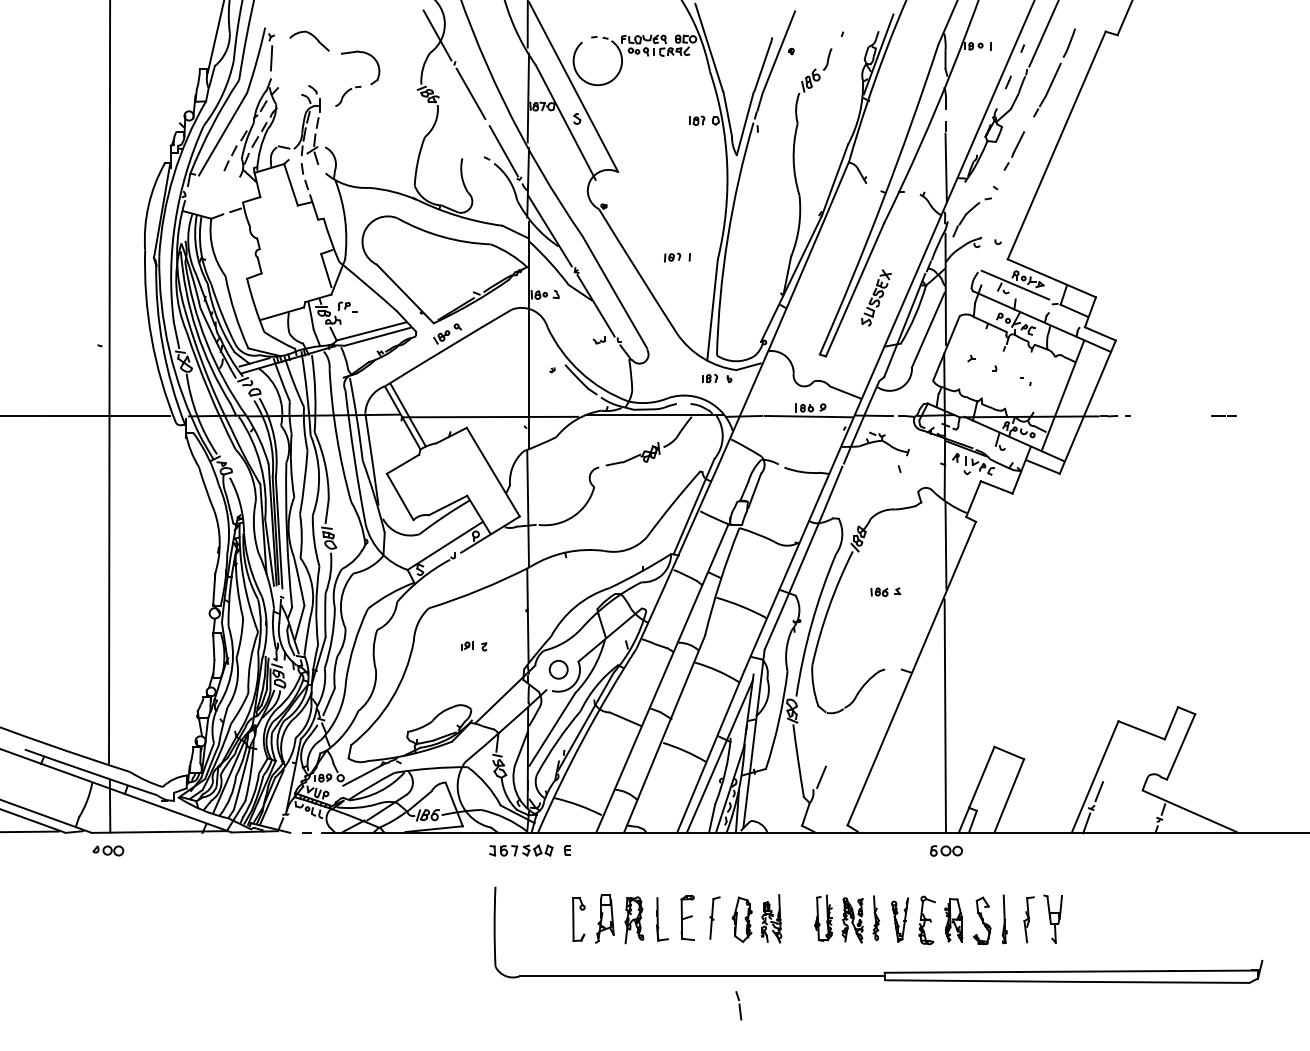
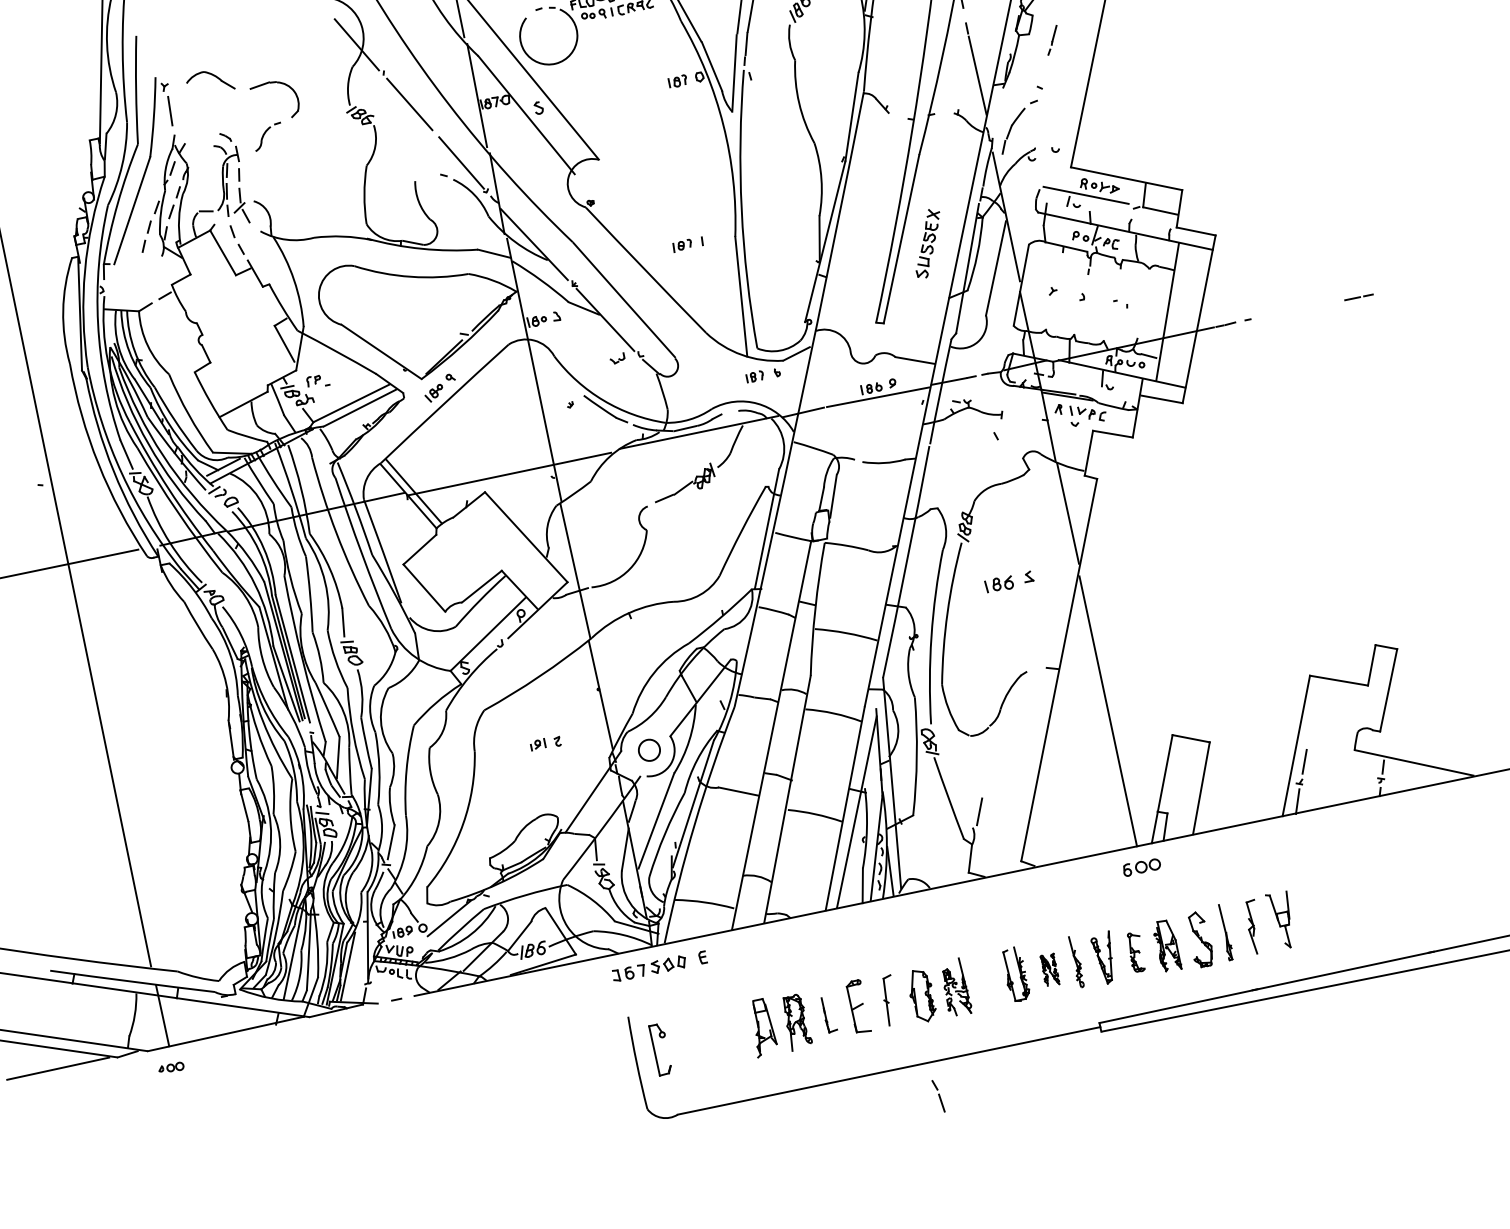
part: (1013, 150) -> (1051, 39), size x0.6
part: (885, 591) -> (1009, 581), size x1.4
part: (108, 850) -> (171, 1067), size x0.7
part: (578, 919) -> (660, 1049), moved
part: (661, 919) -> (828, 1014), size x0.7
part: (852, 920) -> (1049, 970), size x0.6
part: (926, 920) -> (1135, 952), size x0.7

